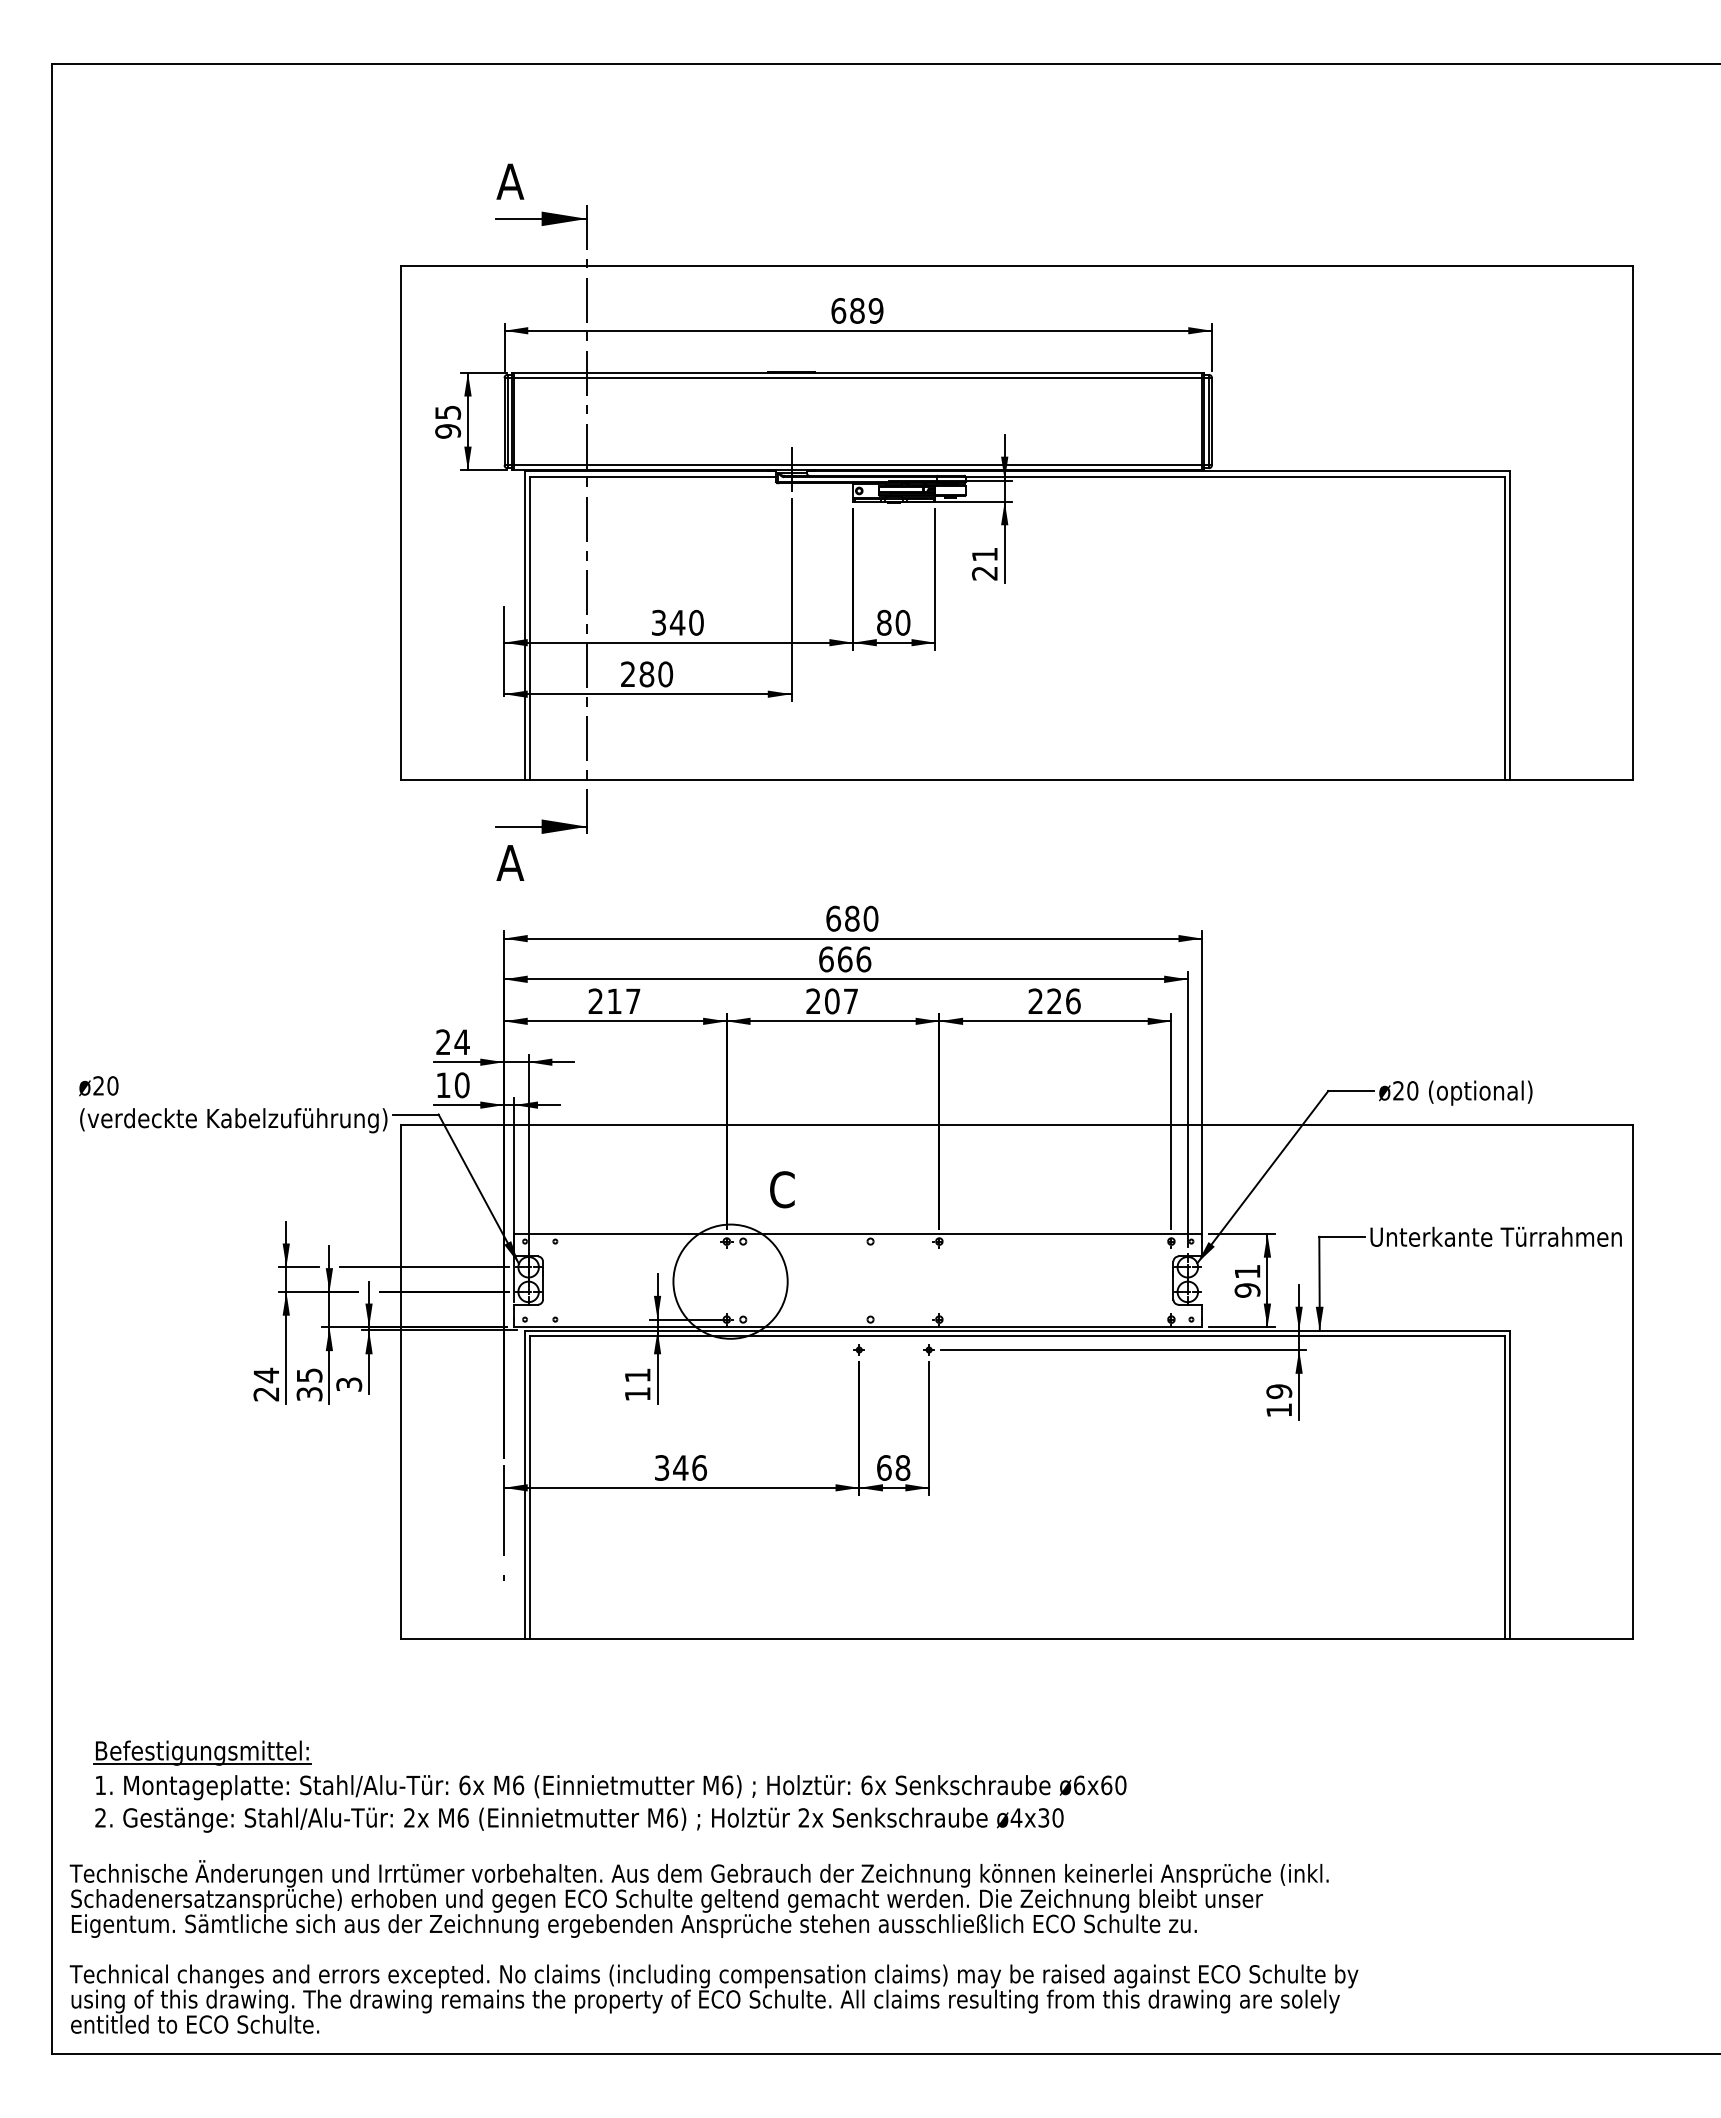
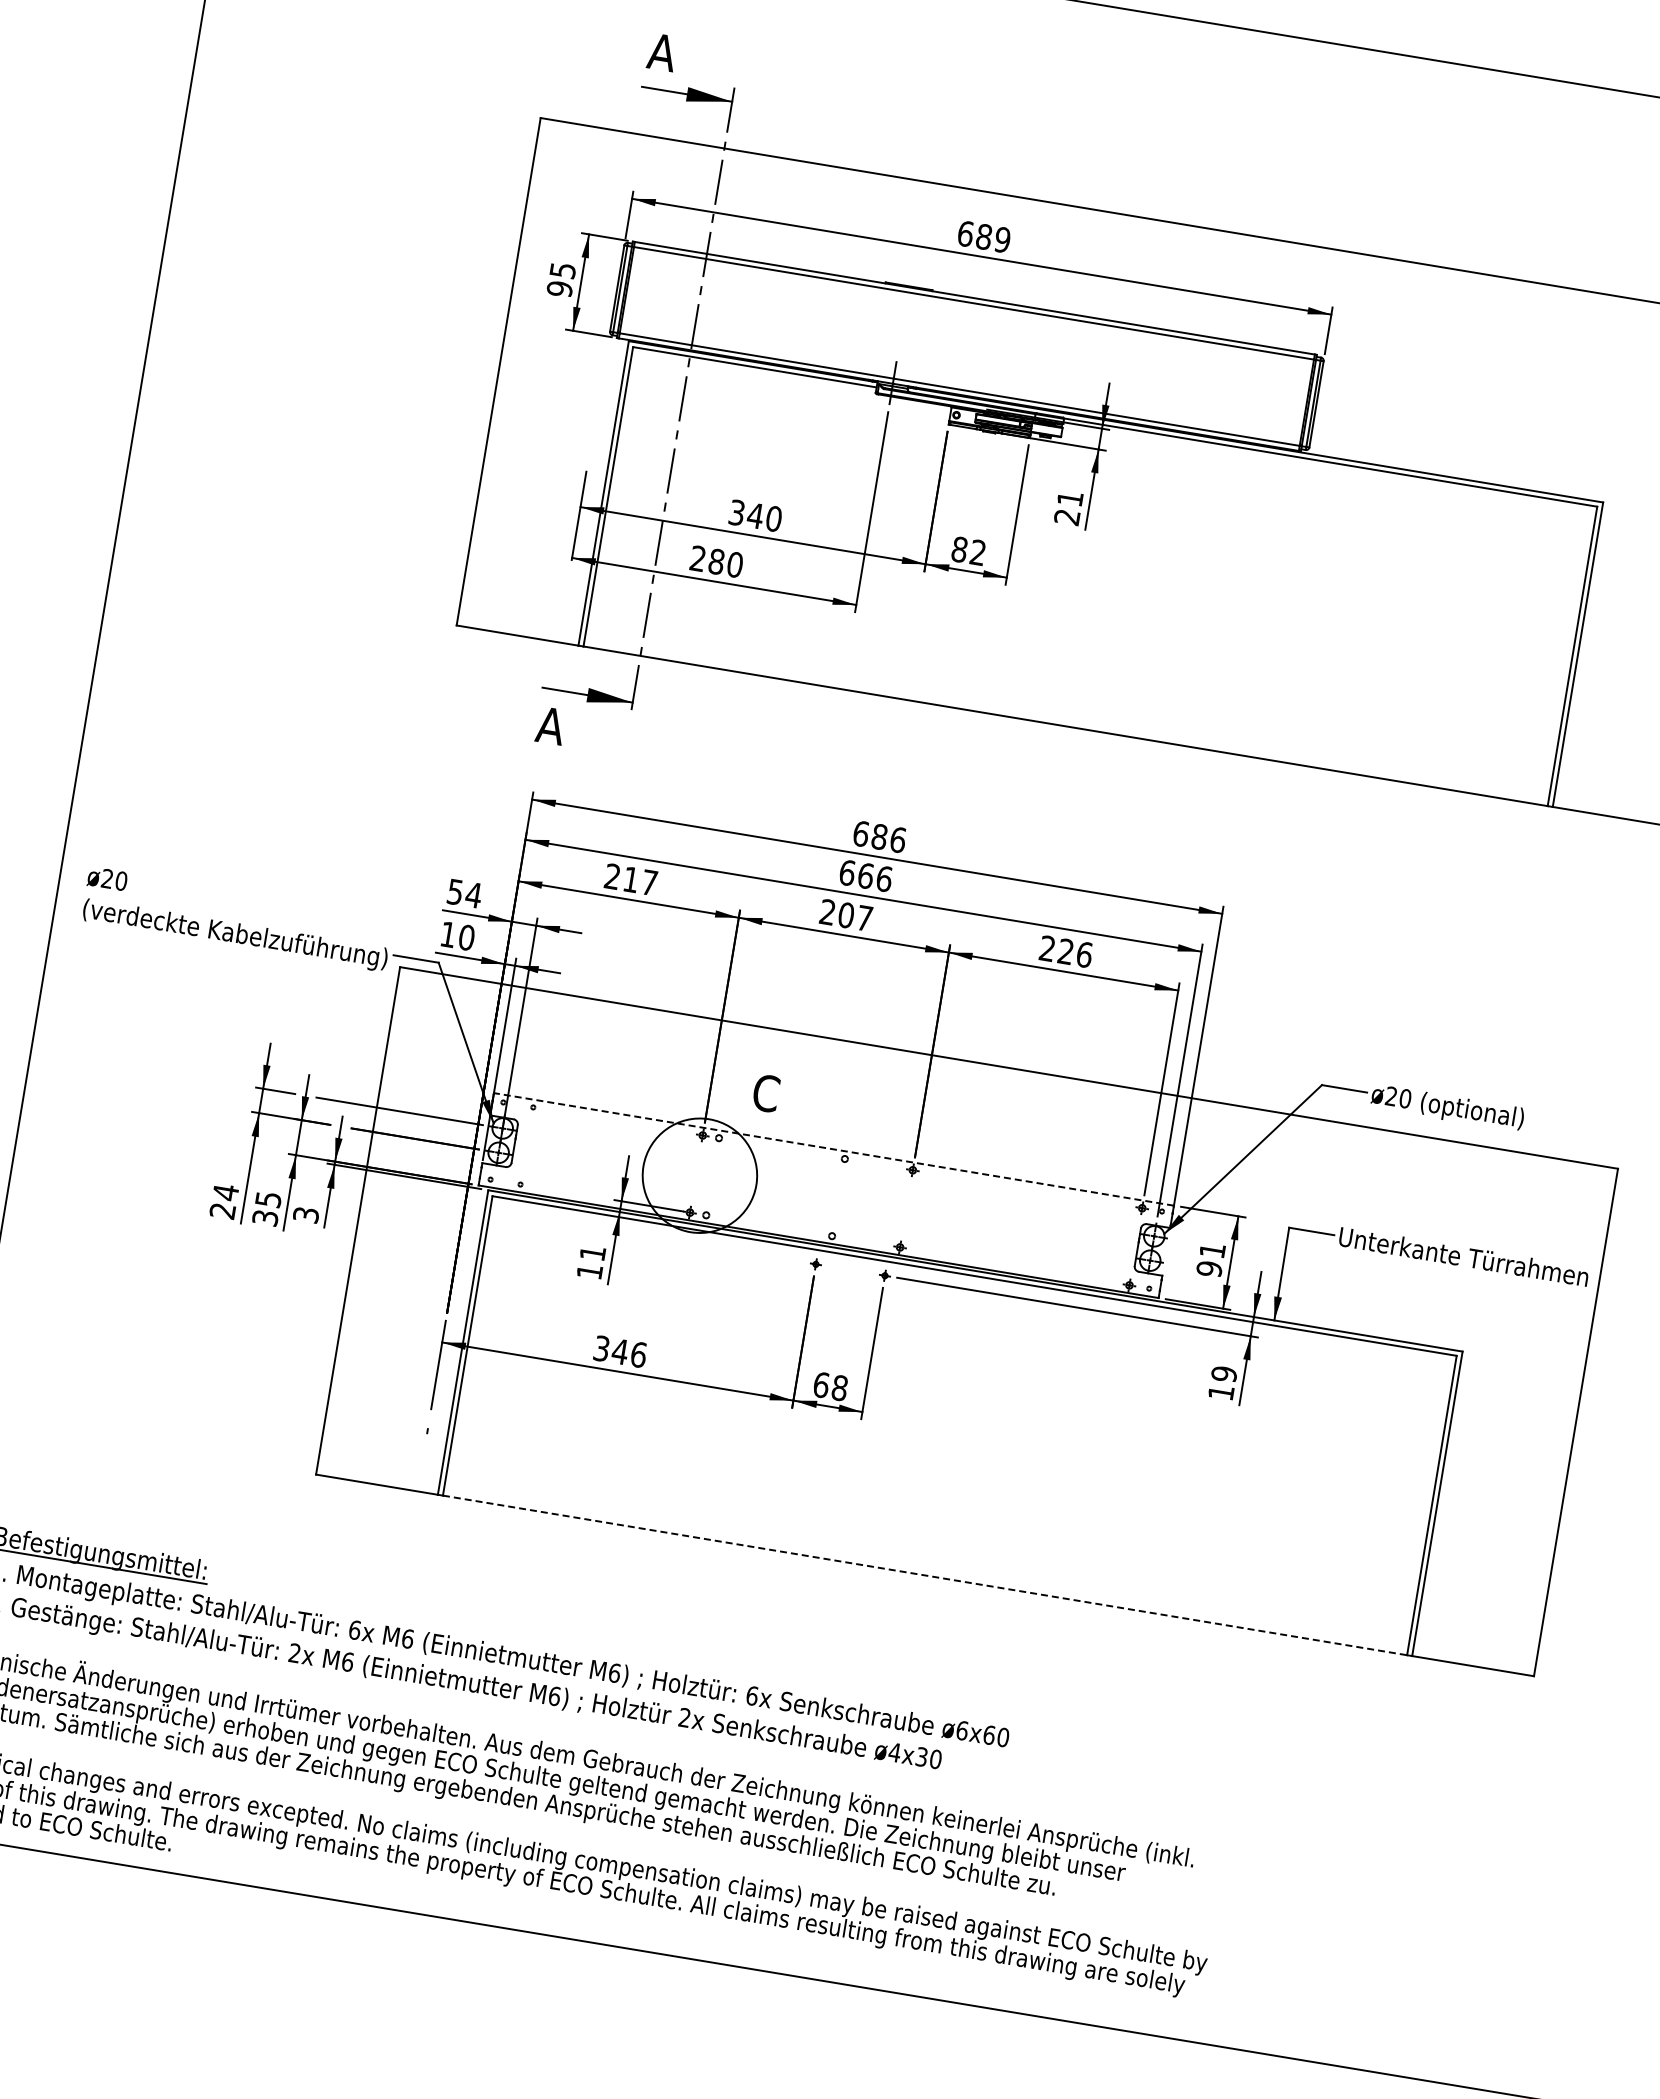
text: (902, 622) -> (977, 552), 80 -> 82
text: (870, 918) -> (897, 839), 680 -> 686
text: (443, 1042) -> (455, 892), 24 -> 54
line: (858, 1233) -> (834, 1149), solid -> dashed
line: (1017, 1638) -> (925, 1575), solid -> dashed

